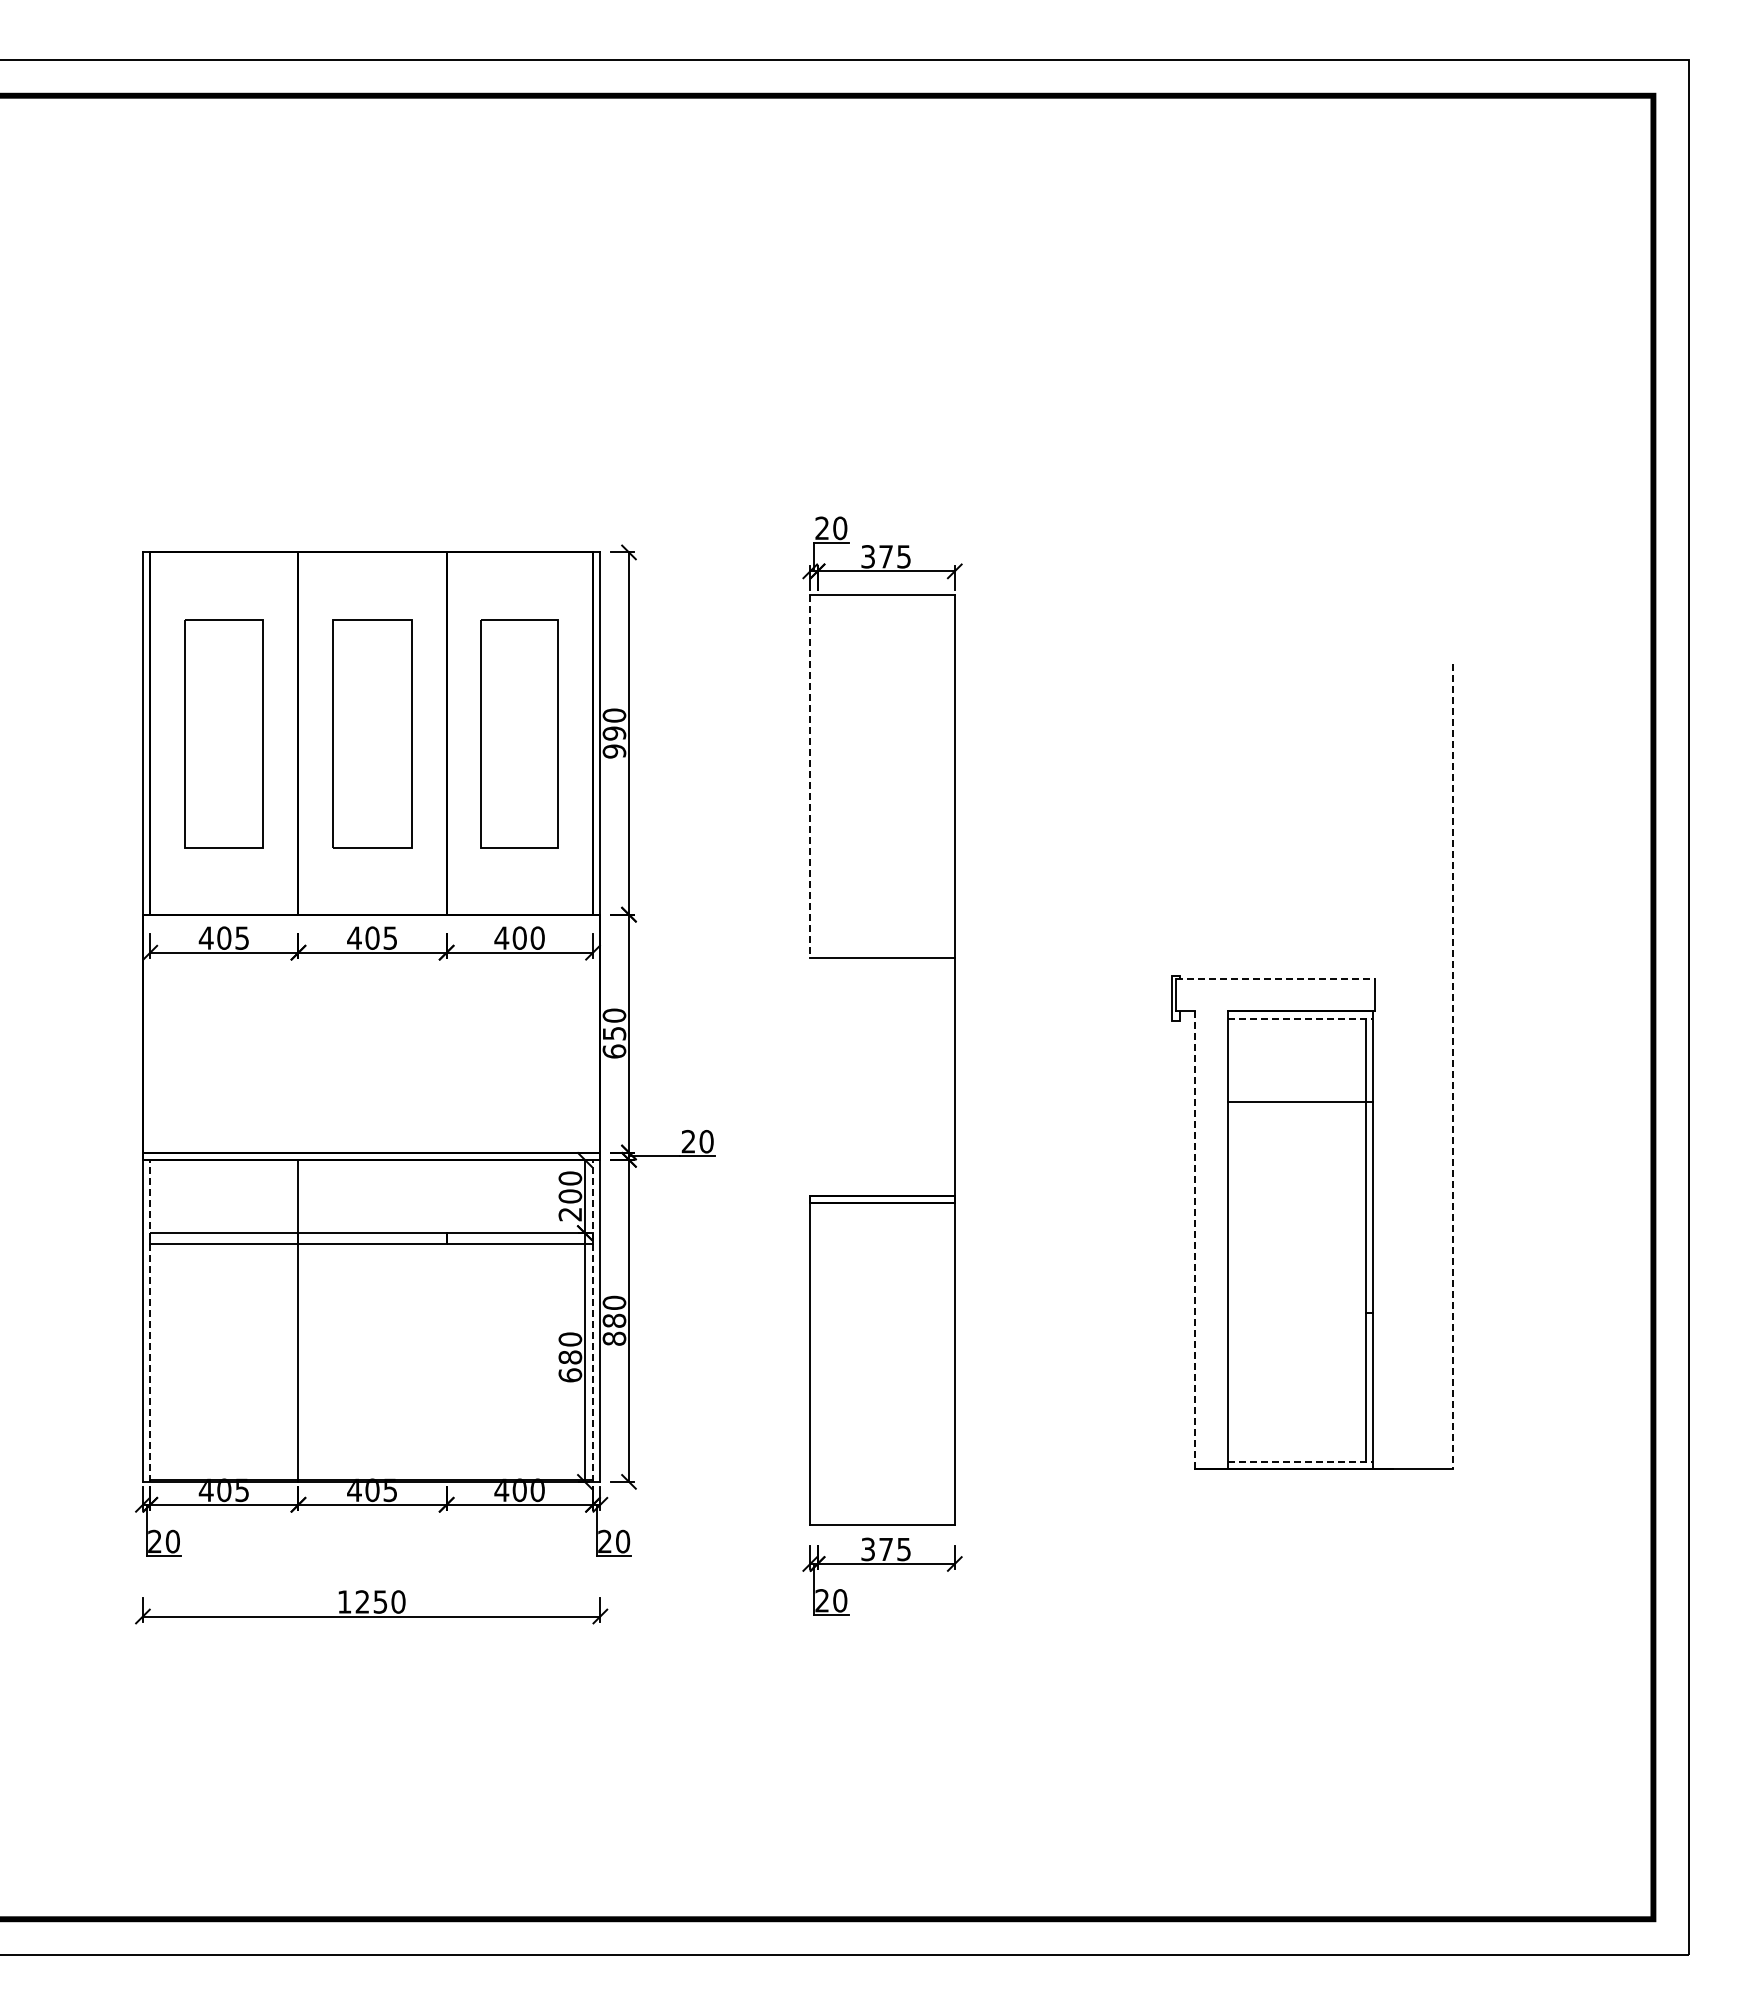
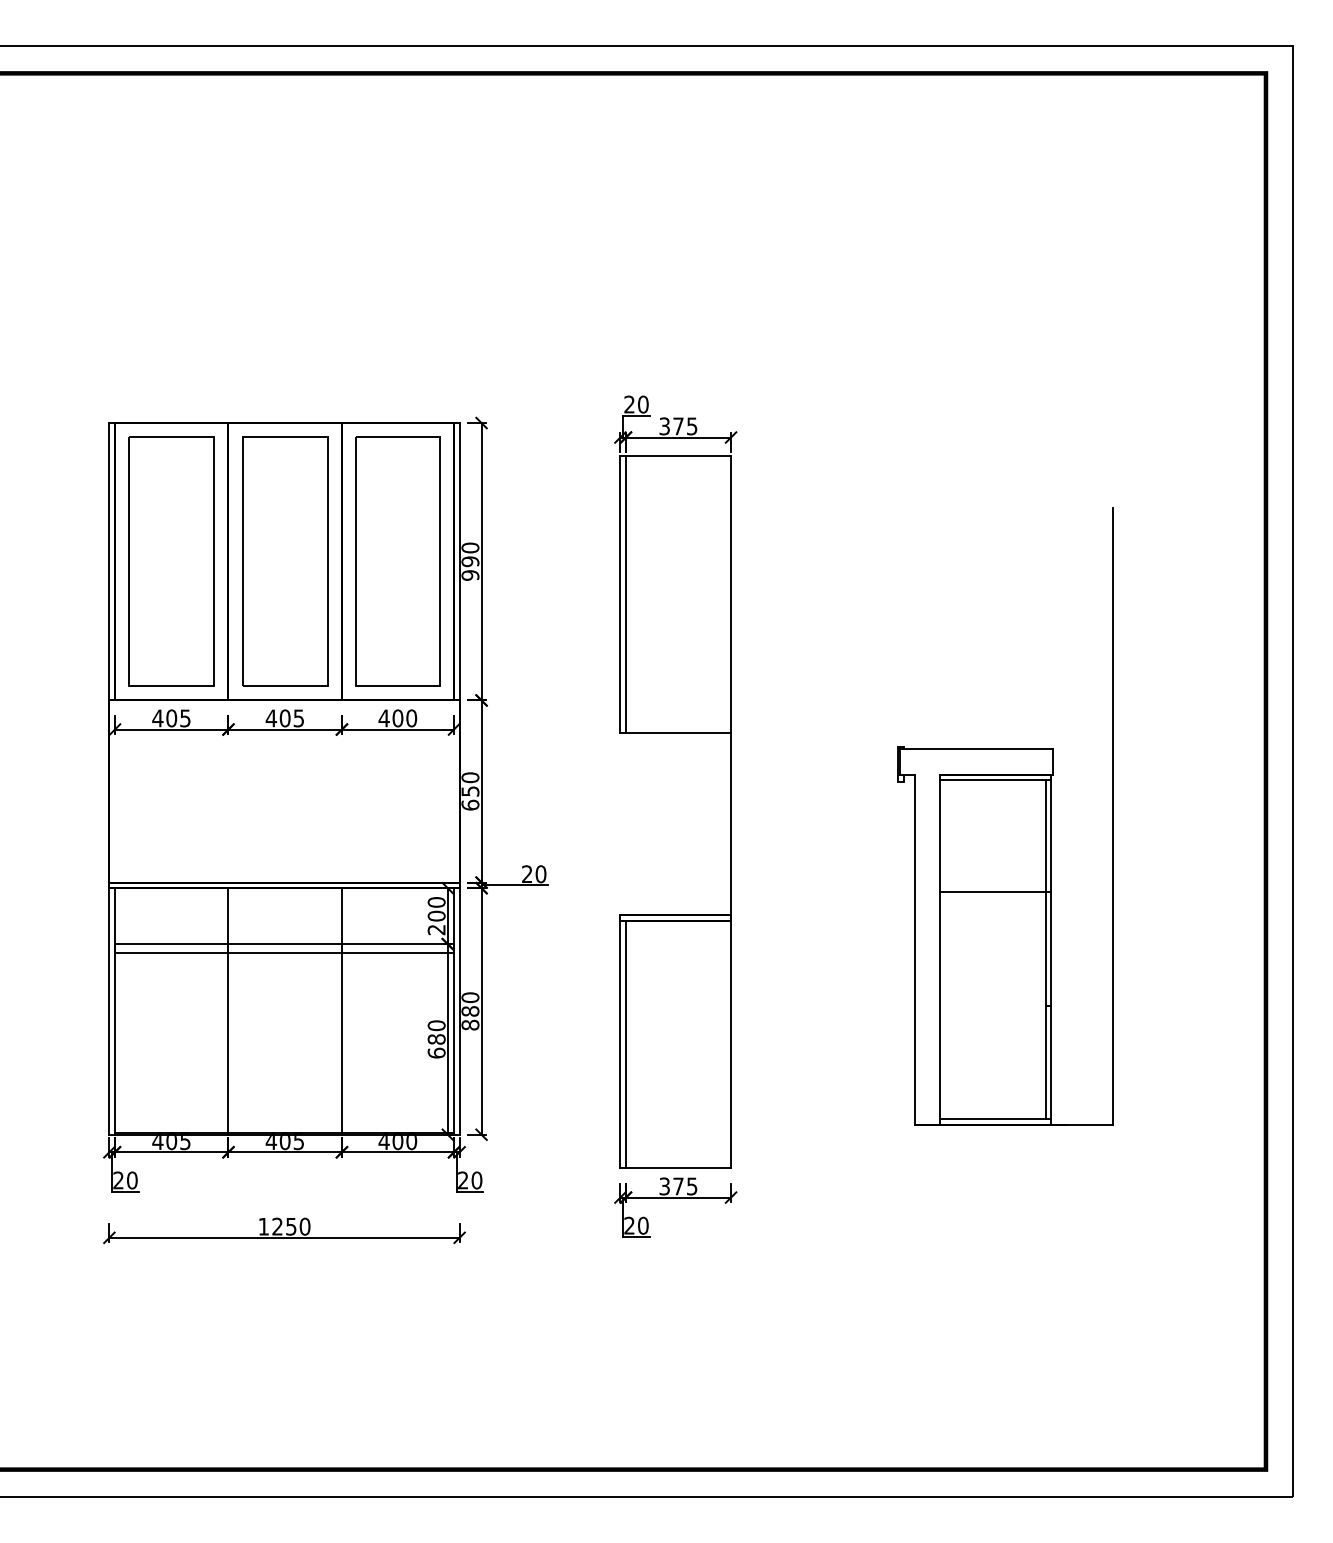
part: (224, 733) -> (171, 561), size x1.43
part: (372, 733) -> (285, 561), size x1.43
part: (519, 733) -> (397, 561), size x1.43
line: (817, 776) -> (625, 594), added
line: (810, 777) -> (620, 595), dashed -> solid
line: (1275, 978) -> (976, 749), dashed -> solid
line: (1301, 1018) -> (996, 779), dashed -> solid
line: (1453, 1066) -> (1112, 816), dashed -> solid
line: (1300, 1102) -> (995, 892), moved
line: (1195, 1240) -> (915, 949), dashed -> solid
line: (150, 1320) -> (115, 1011), dashed -> solid
line: (446, 1320) -> (341, 1011), added
line: (593, 1320) -> (454, 1011), dashed -> solid
line: (817, 1363) -> (625, 1044), added
line: (1301, 1461) -> (996, 1119), dashed -> solid

